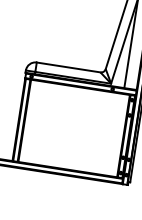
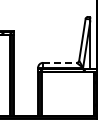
line: (67, 66) -> (59, 62), solid -> dashed

